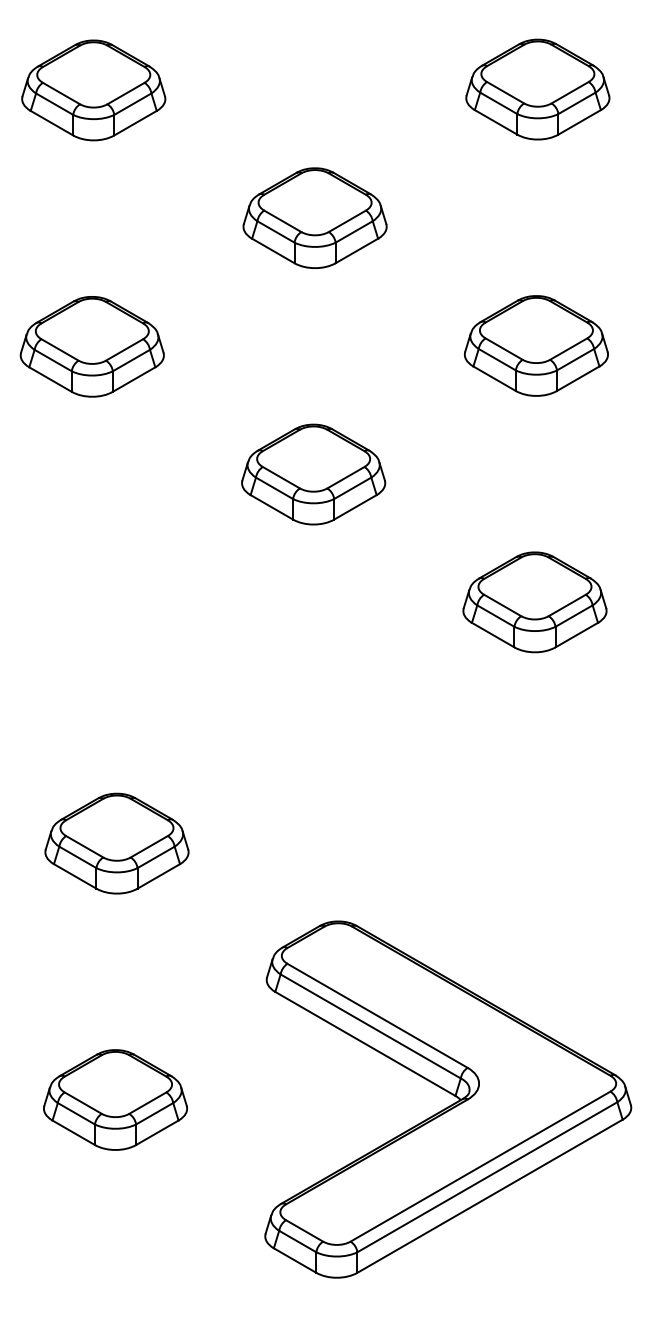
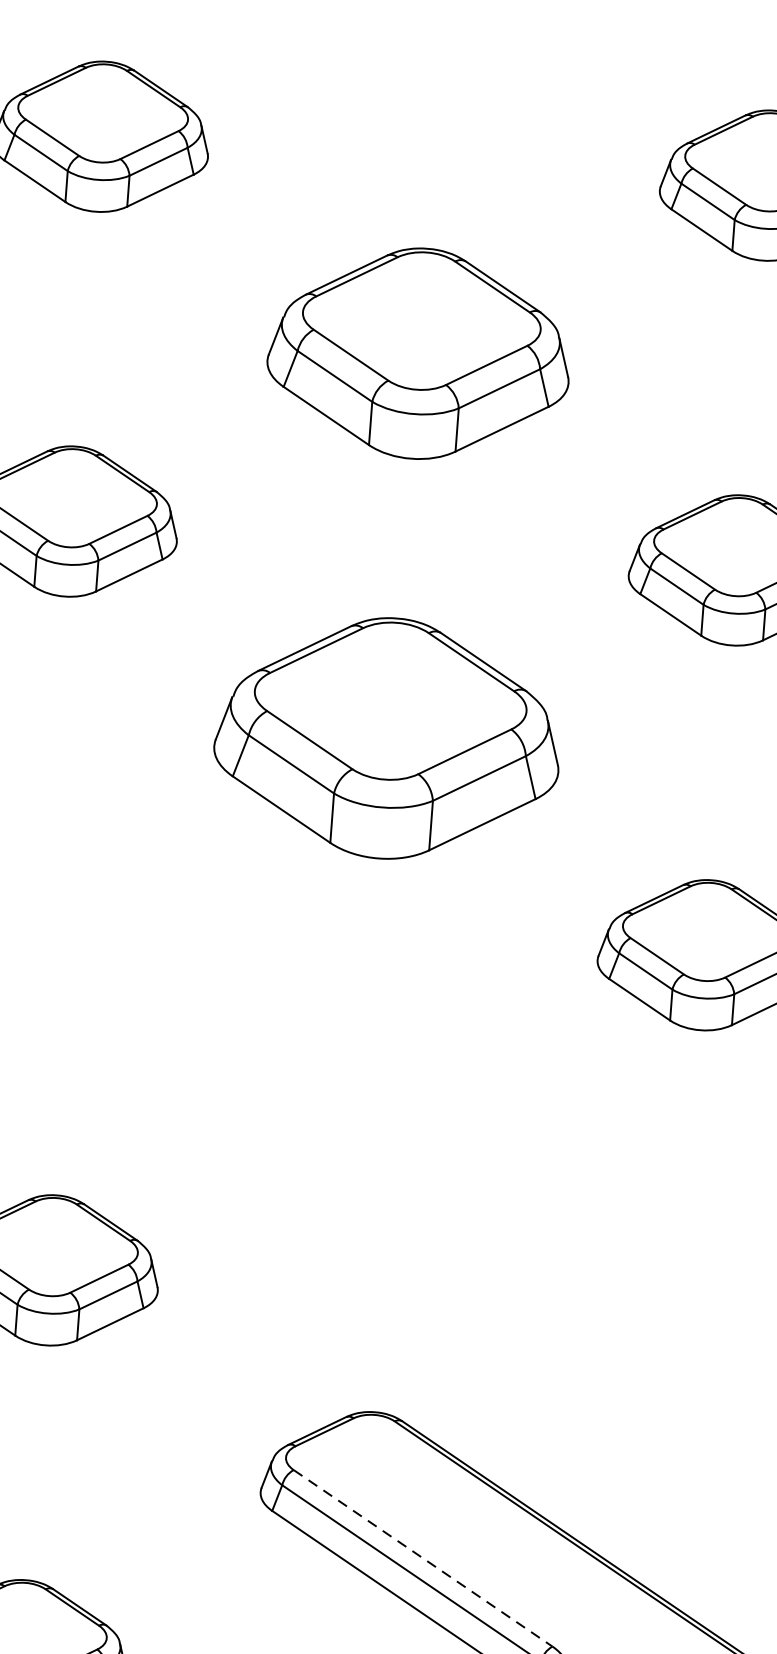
part: (314, 217) -> (418, 352), size x1.4
part: (313, 474) -> (387, 738), size x1.6
line: (378, 1016) -> (424, 1559), solid -> dashed

